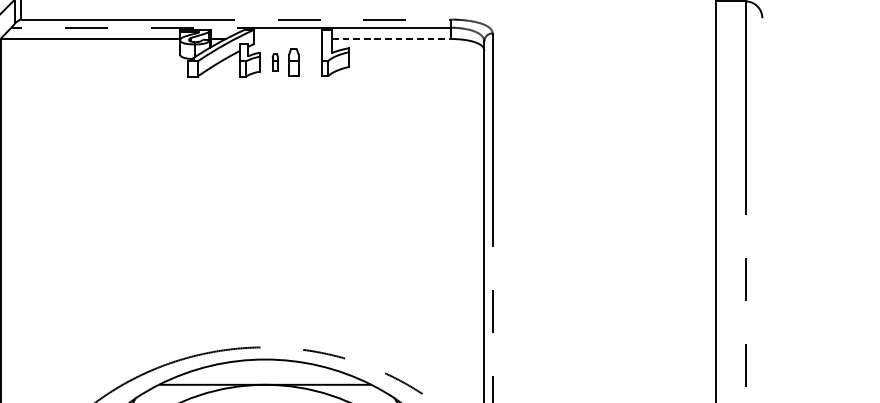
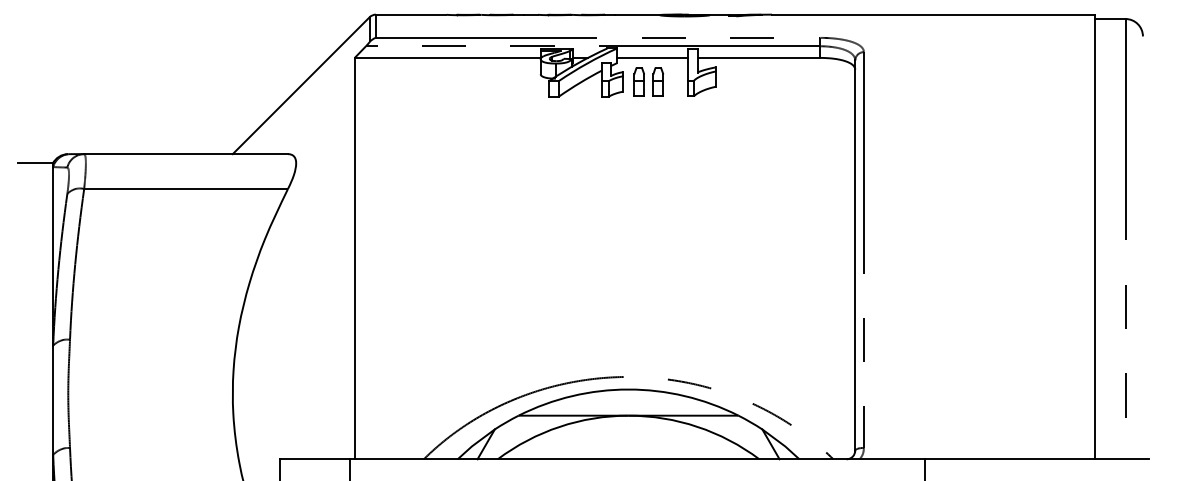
line: (288, 38) -> (652, 57), added
line: (391, 38) -> (759, 57), dashed -> solid
part: (274, 61) -> (638, 81), size x1.67

